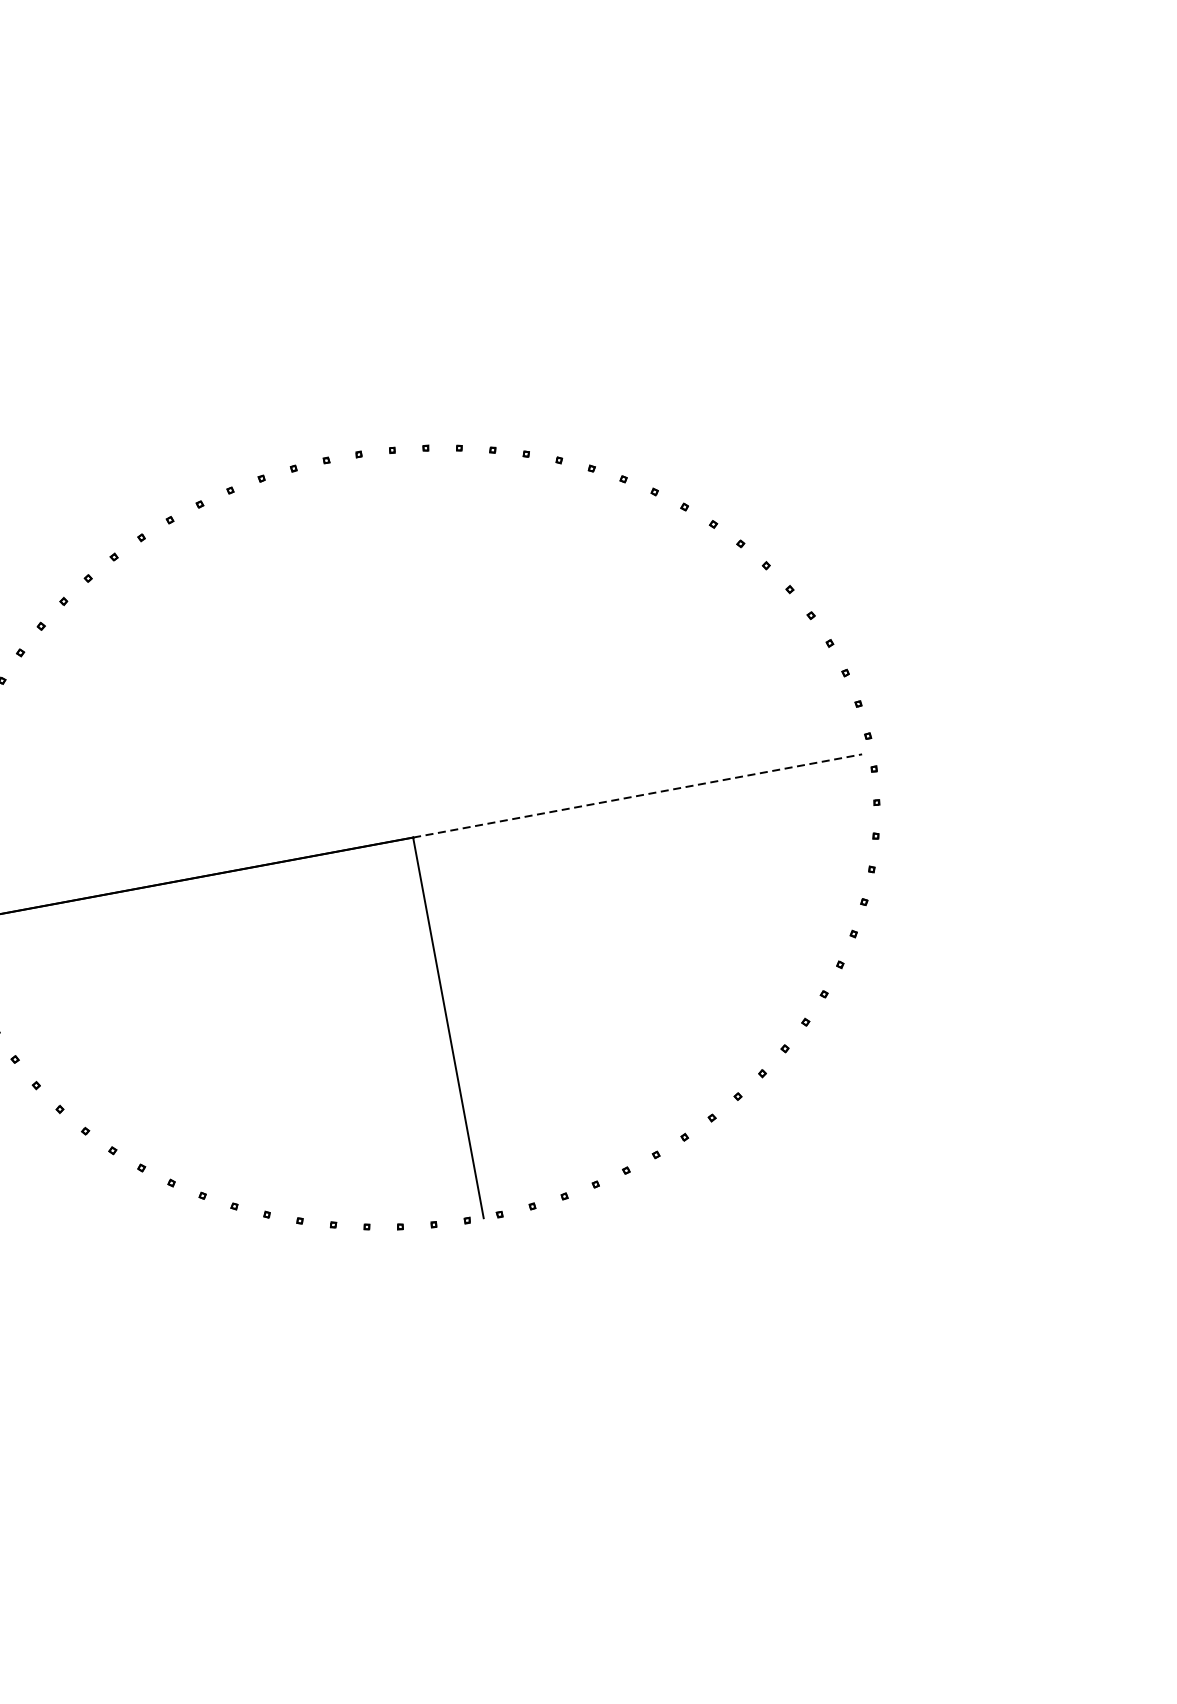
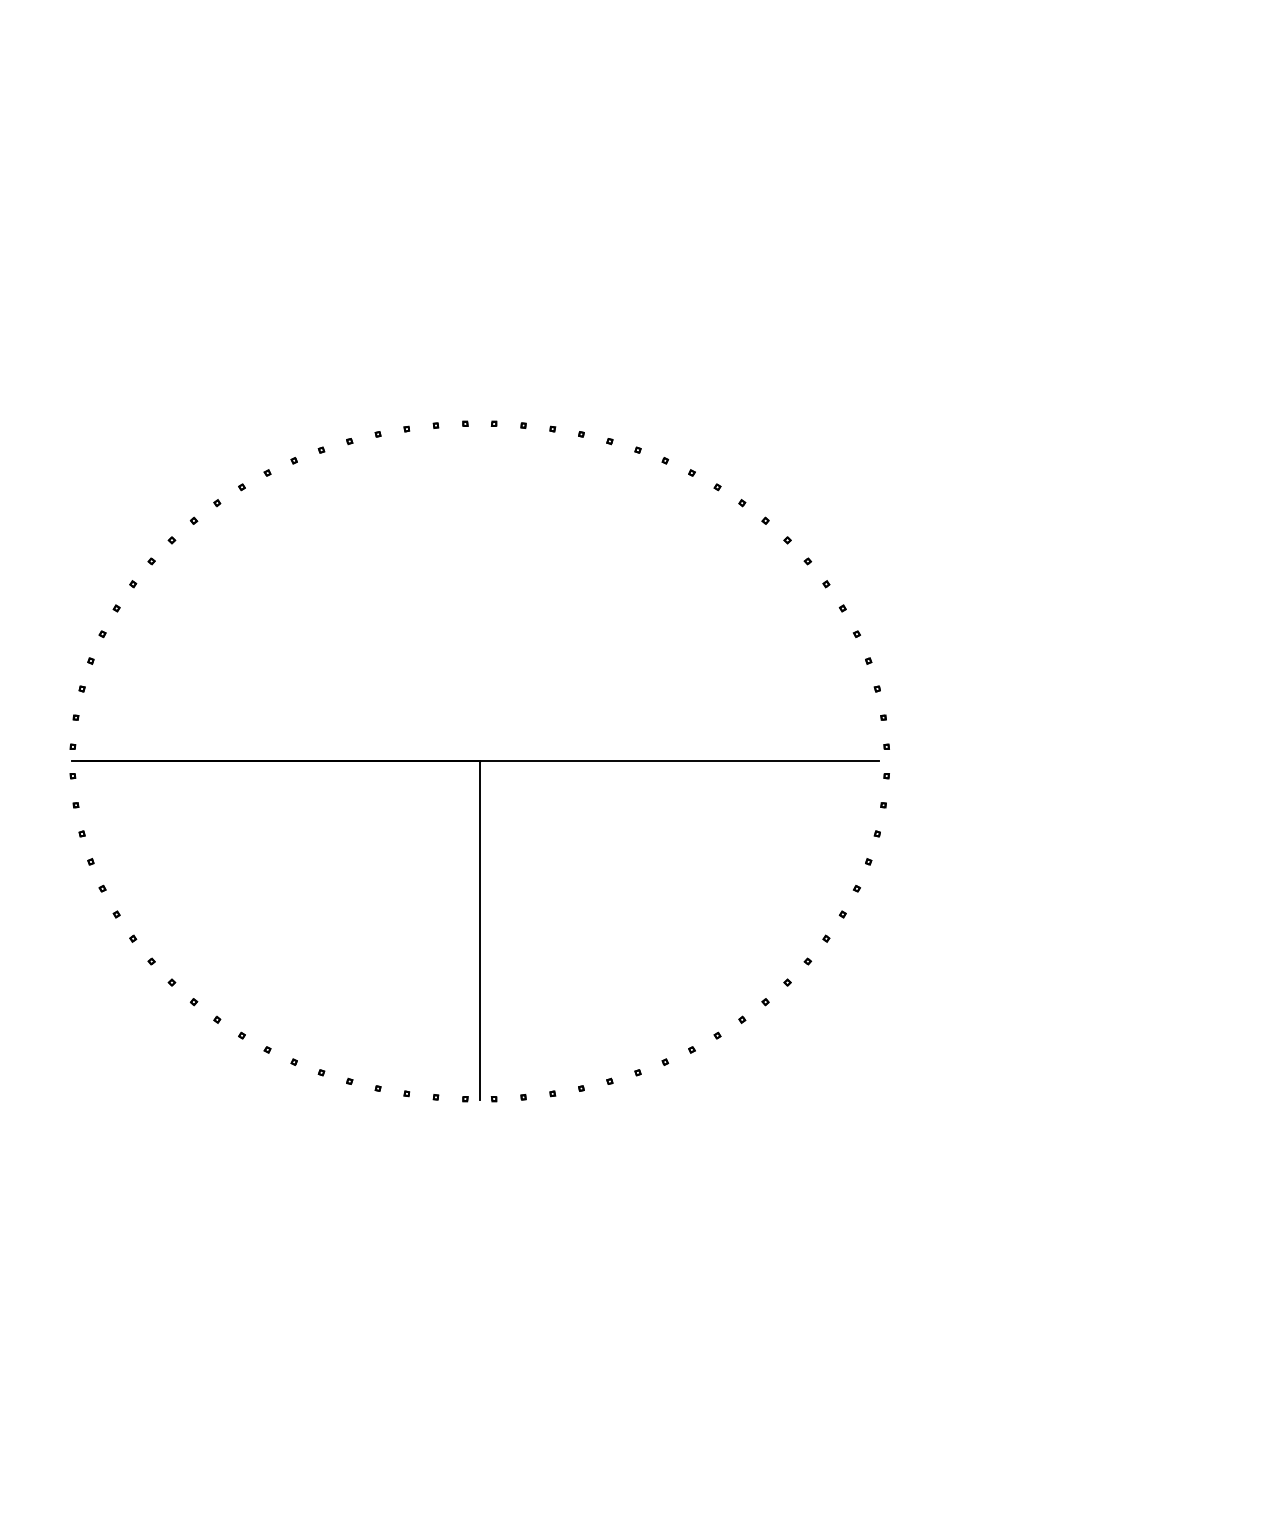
line: (637, 795) -> (679, 761), dashed -> solid

